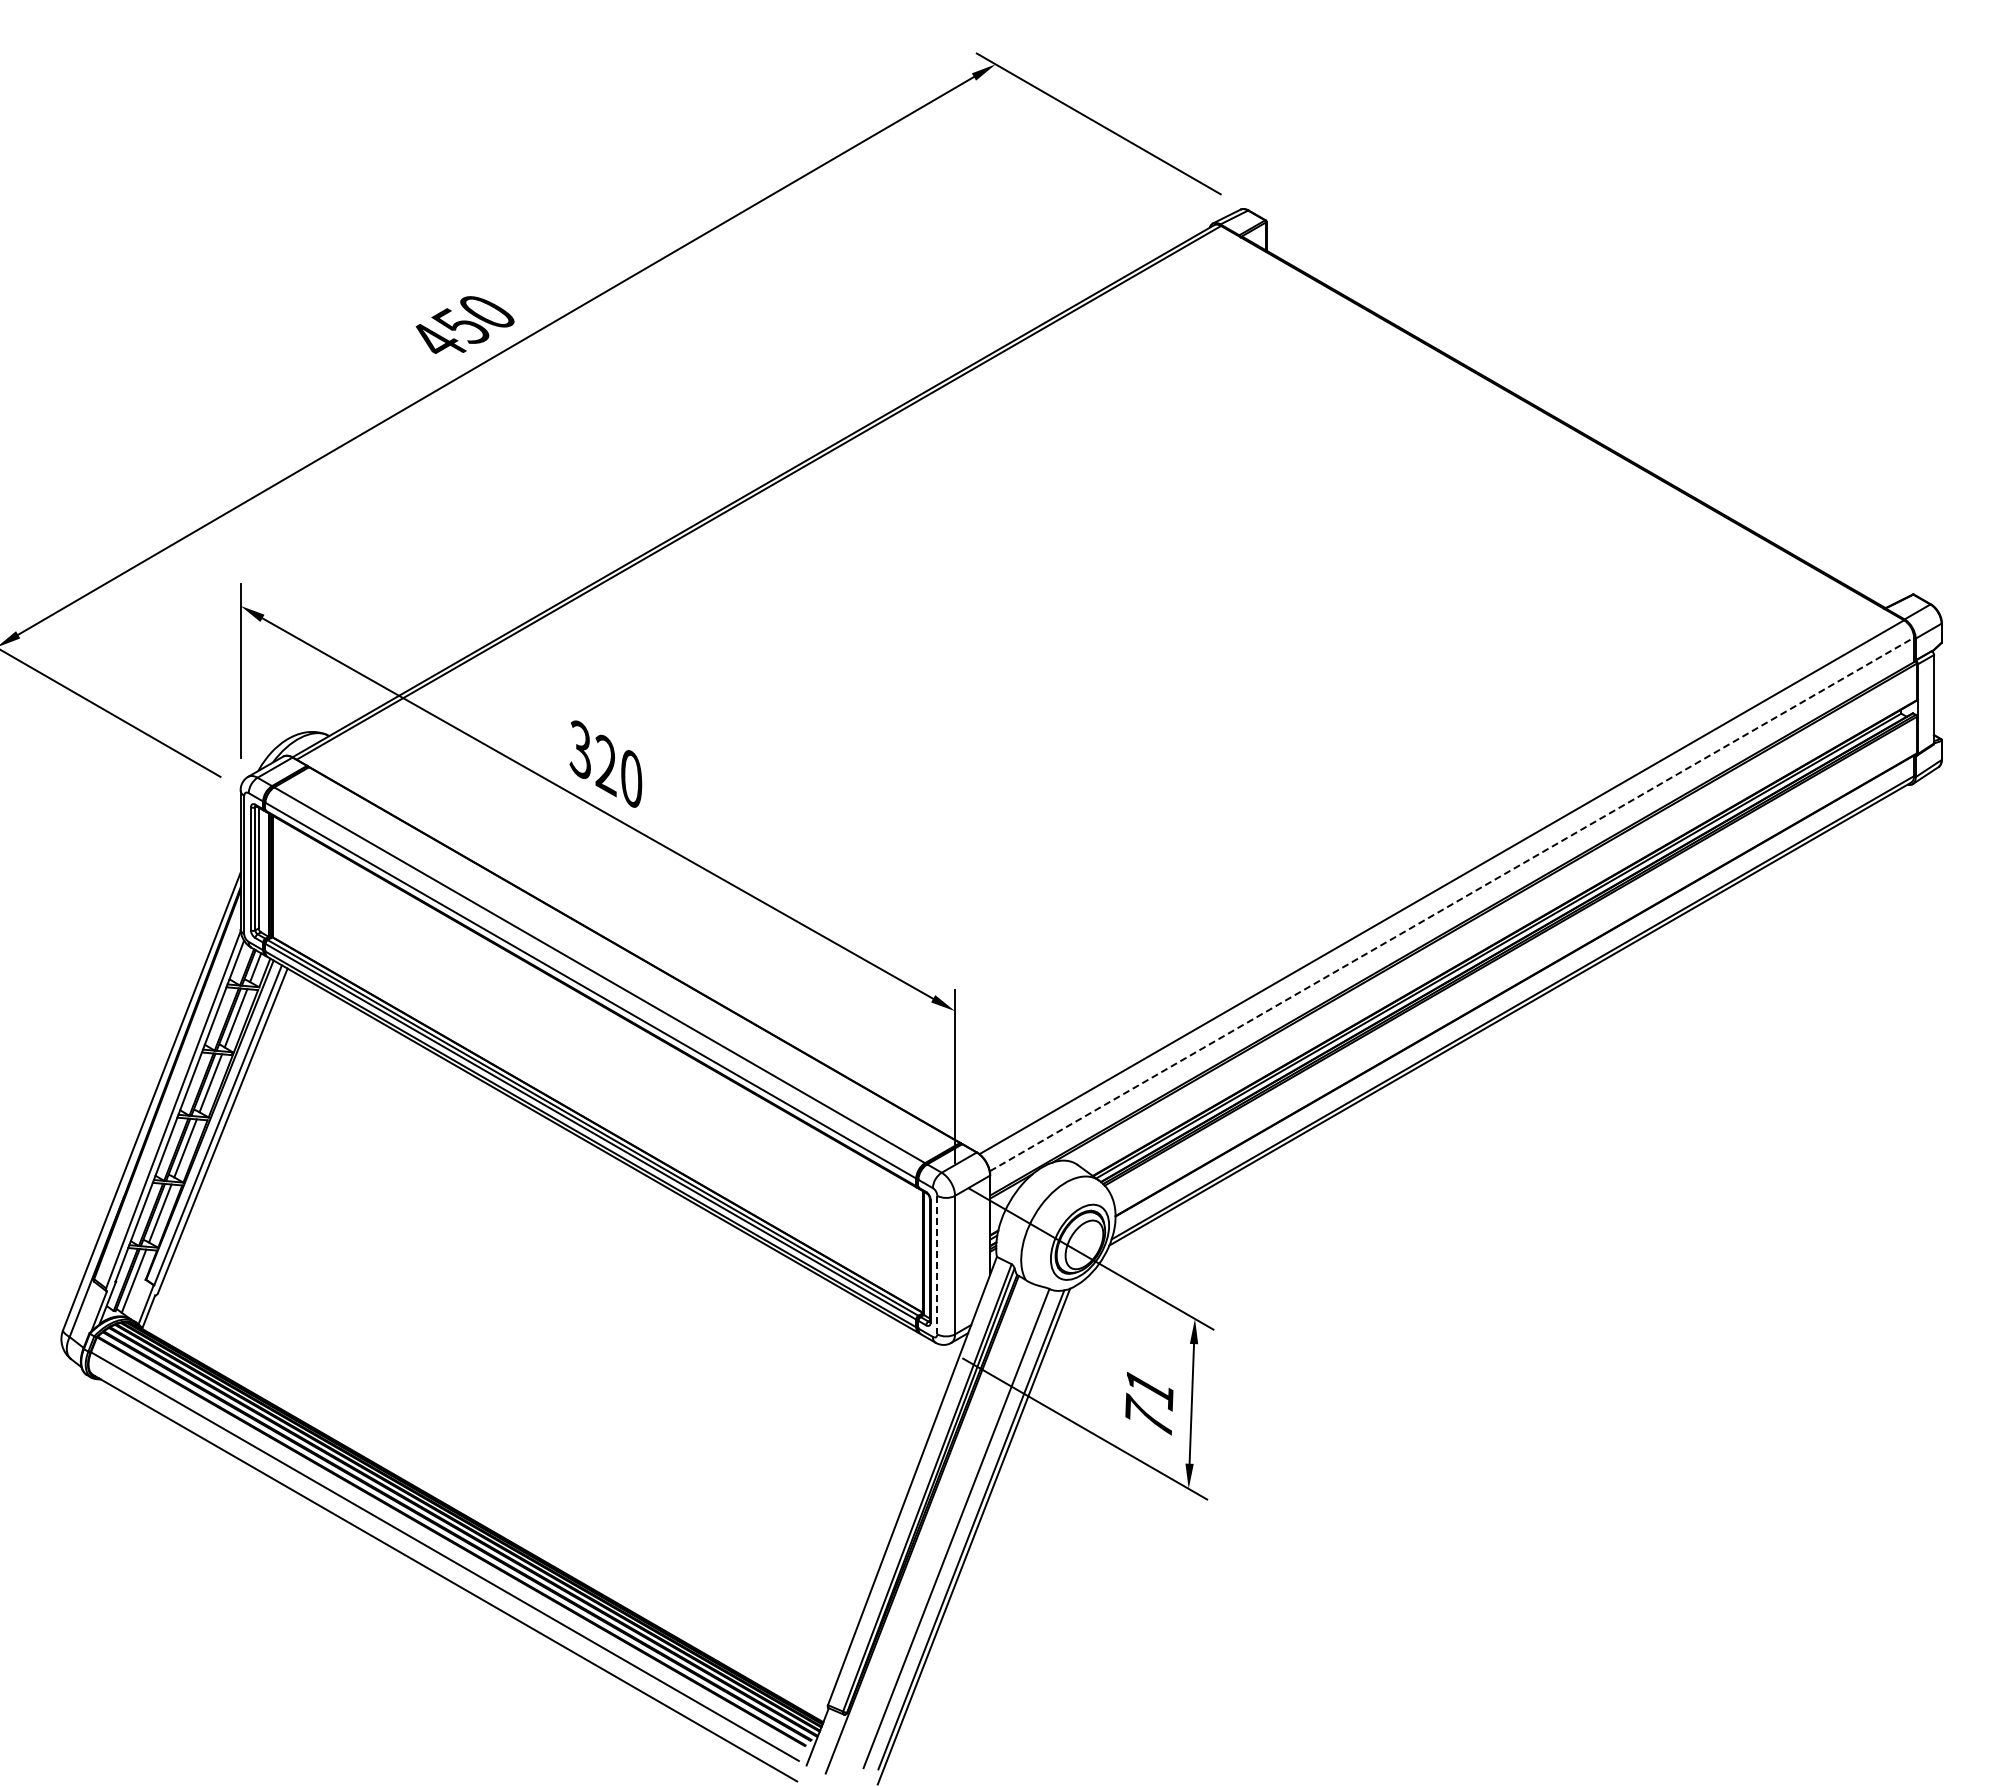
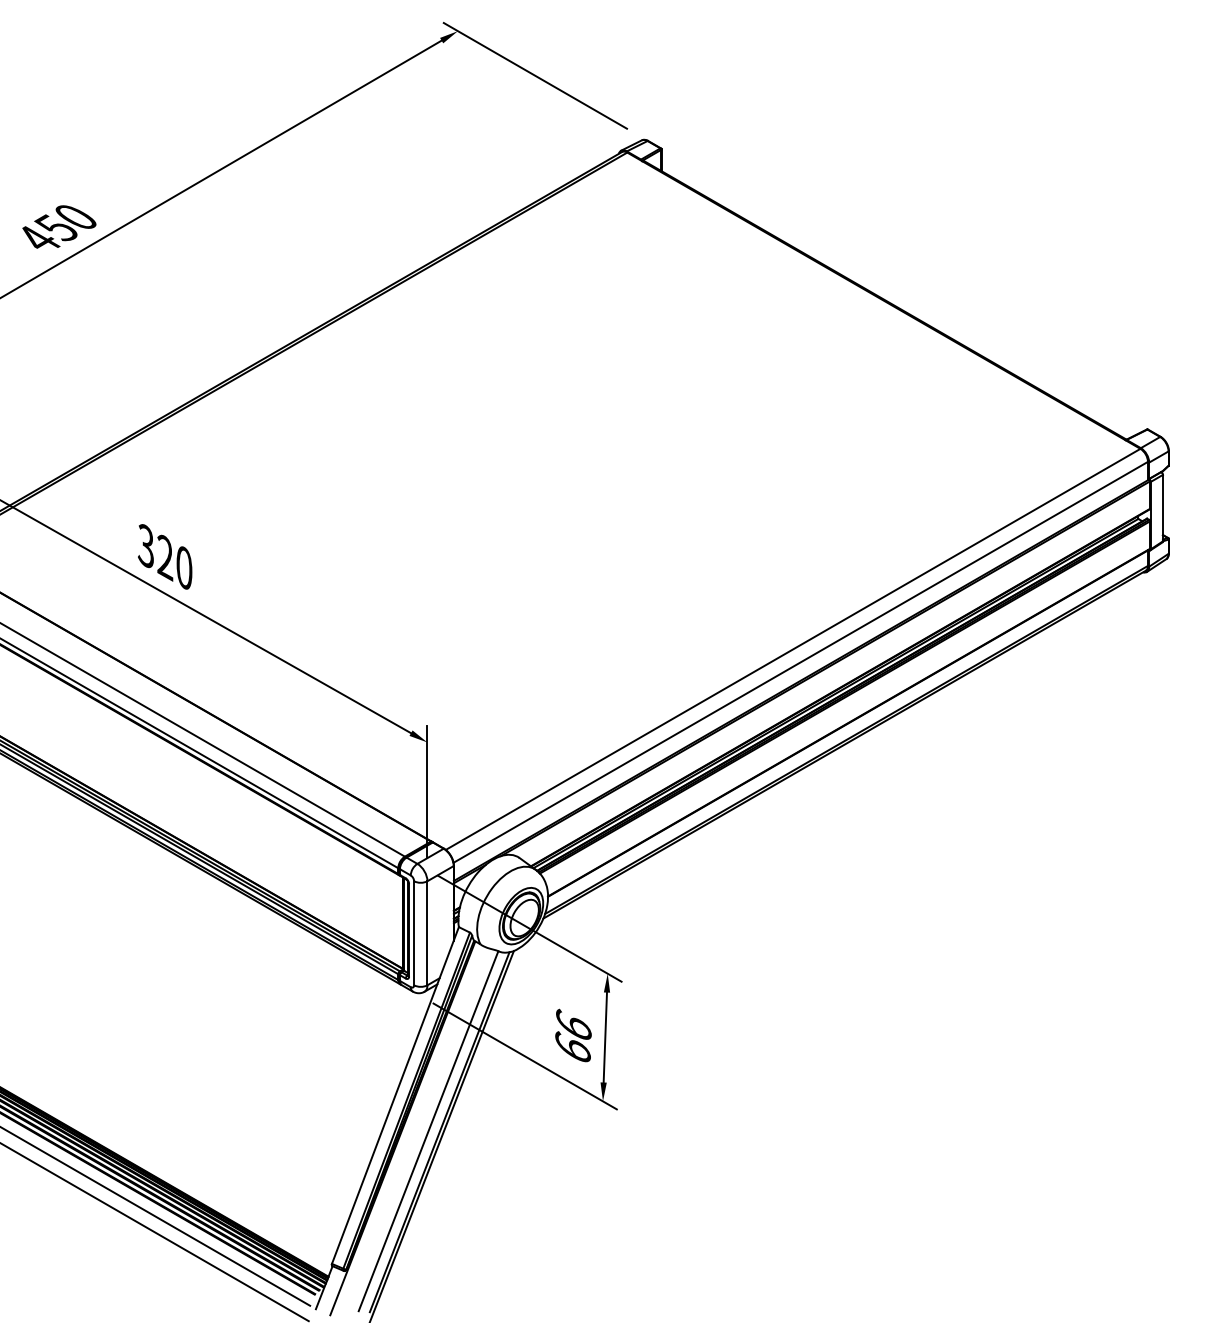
line: (1451, 904) -> (800, 662), dashed -> solid
line: (937, 1265) -> (414, 933), dashed -> solid
text: (1149, 1400) -> (573, 1034), 71 -> 66

